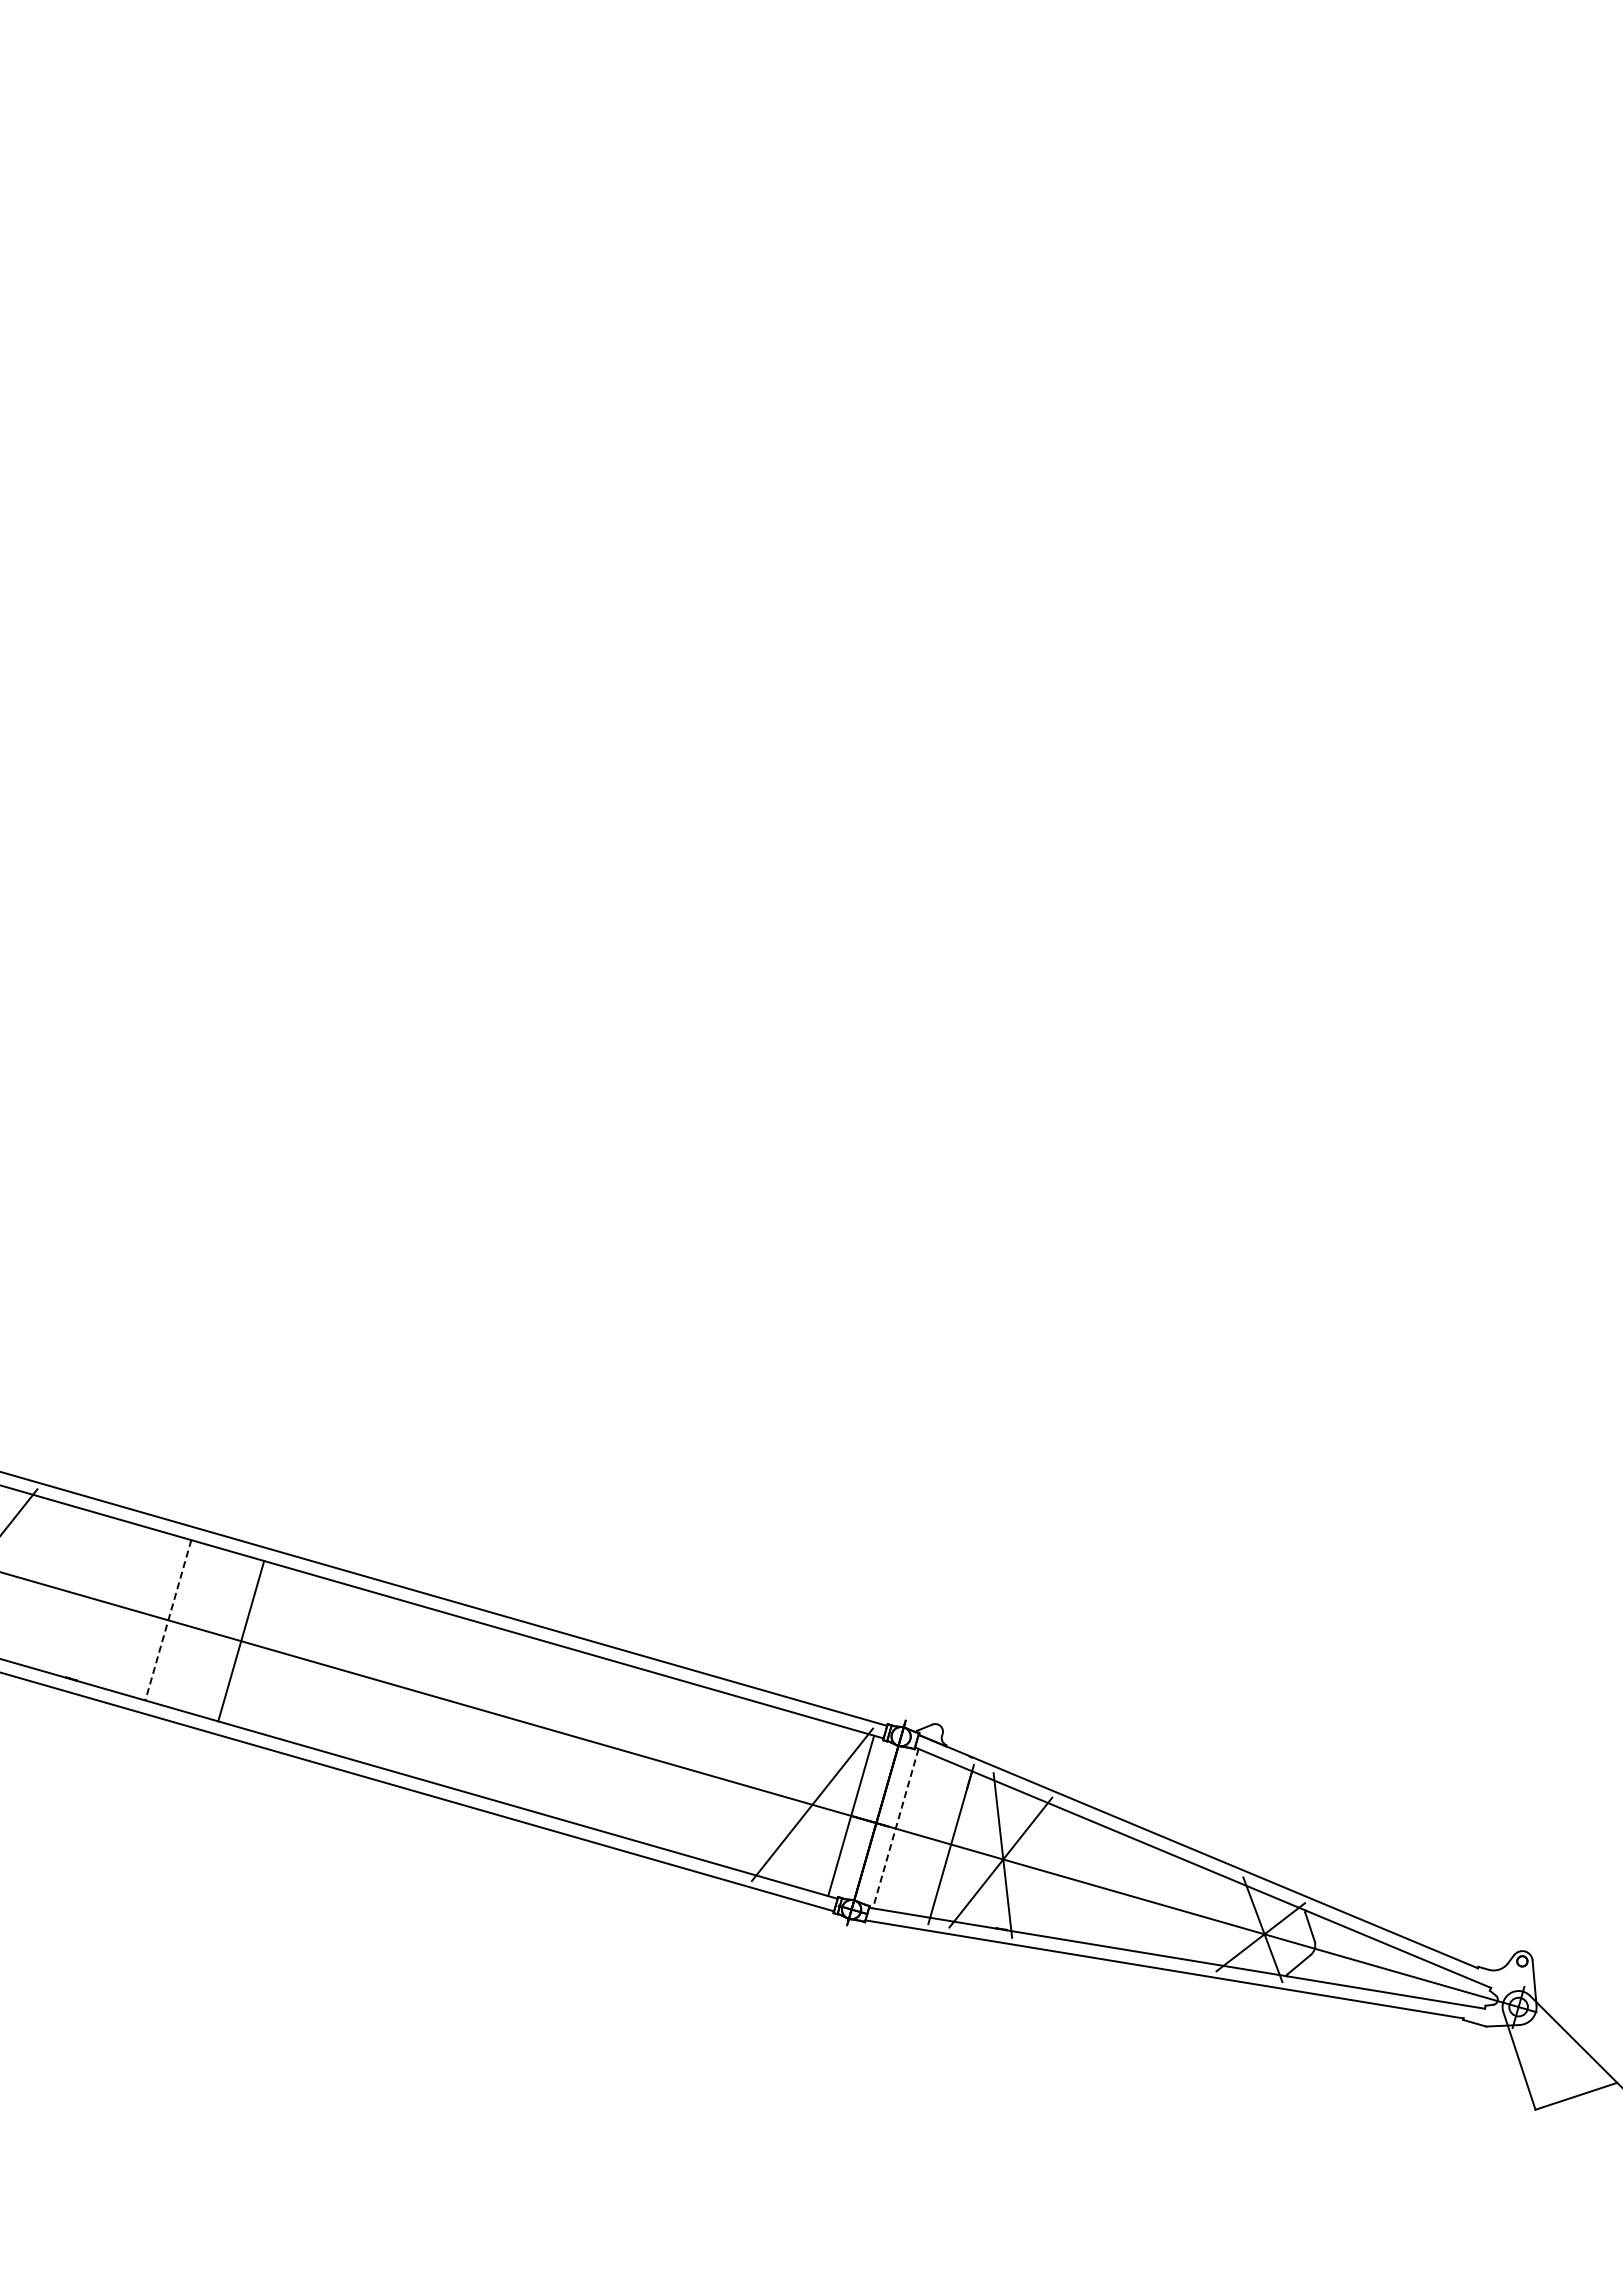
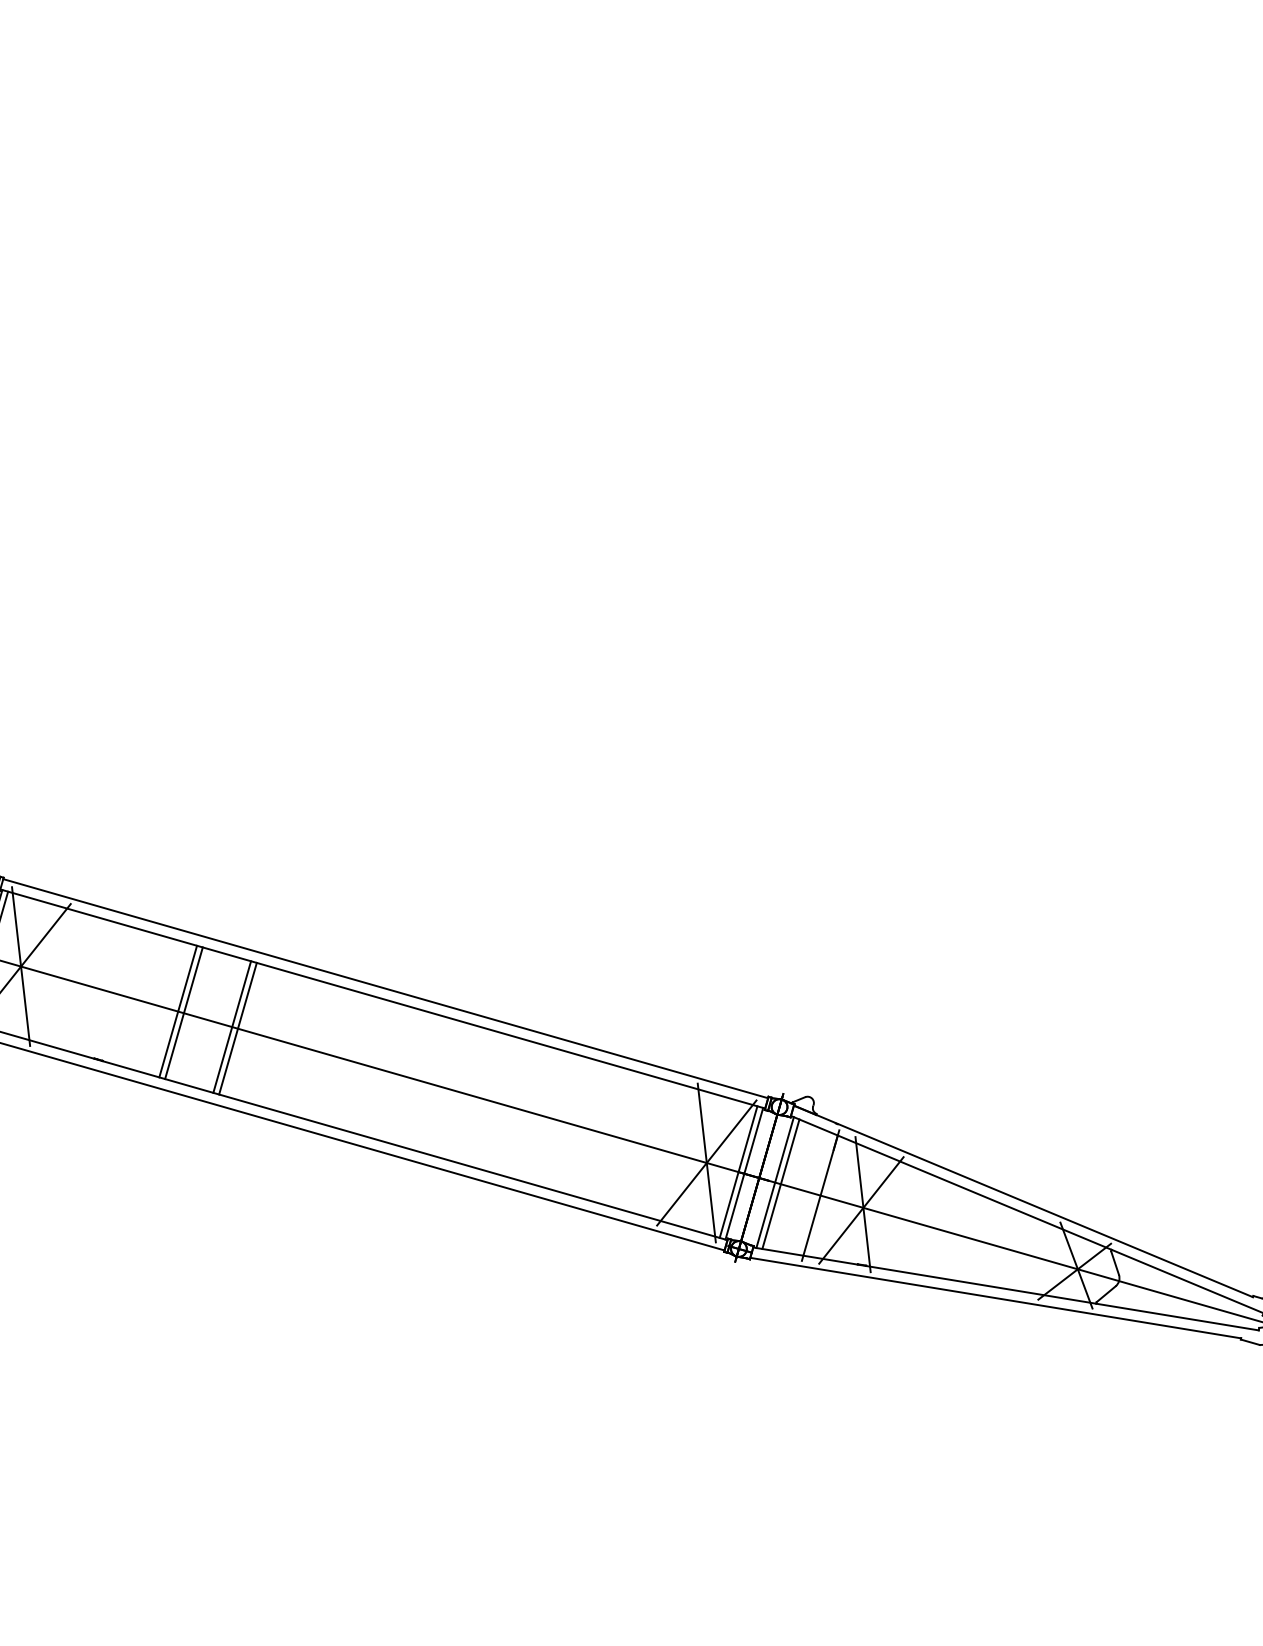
line: (168, 1620) -> (178, 1011), dashed -> solid
line: (175, 1622) -> (184, 1013), added
line: (234, 1638) -> (232, 1026), added
line: (812, 1804) -> (706, 1162), added
line: (858, 1817) -> (744, 1173), added
line: (895, 1828) -> (774, 1182), dashed -> solid
line: (902, 1830) -> (780, 1184), added

